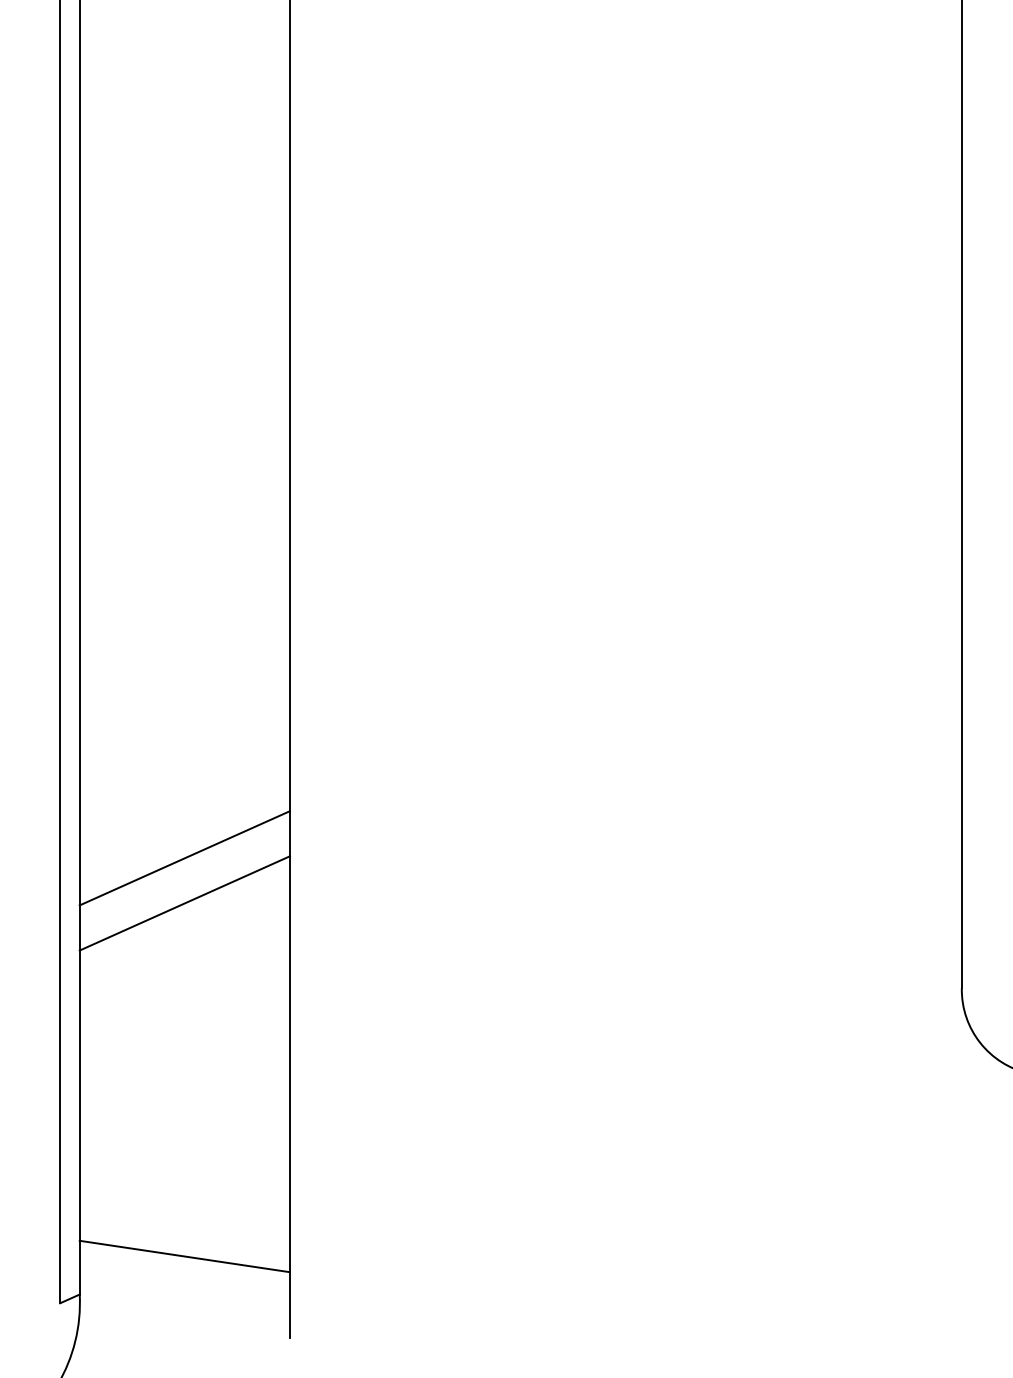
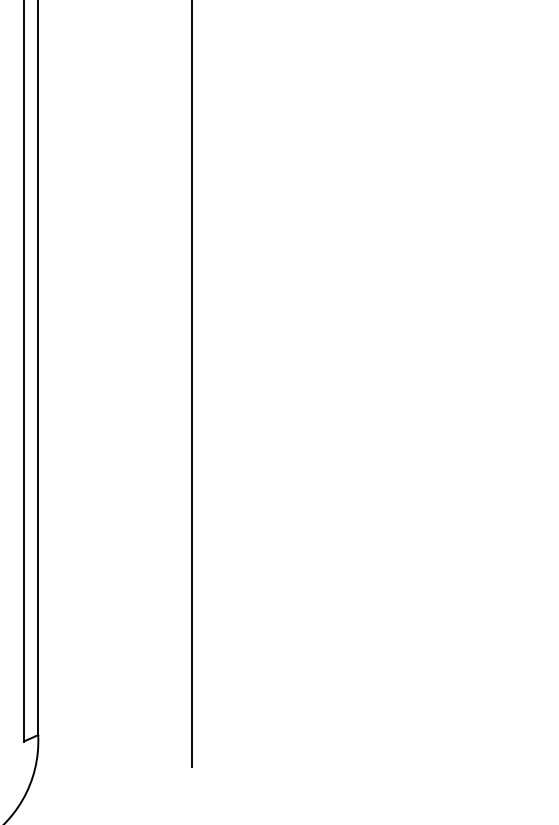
line: (184, 858) -> (114, 417), removed
line: (184, 903) -> (114, 449), removed
line: (184, 1256) -> (114, 707), removed

